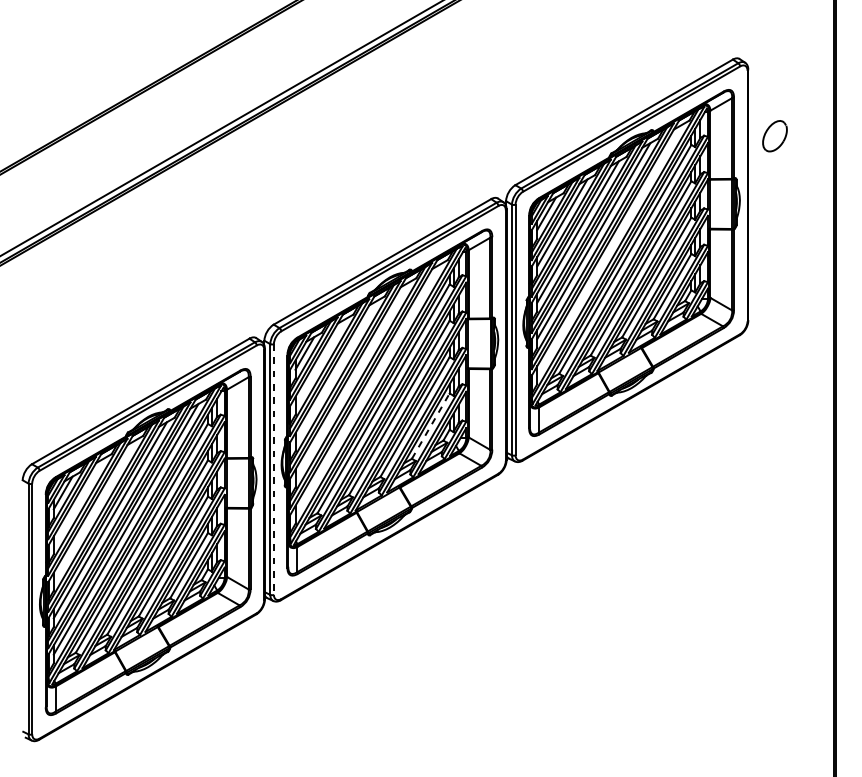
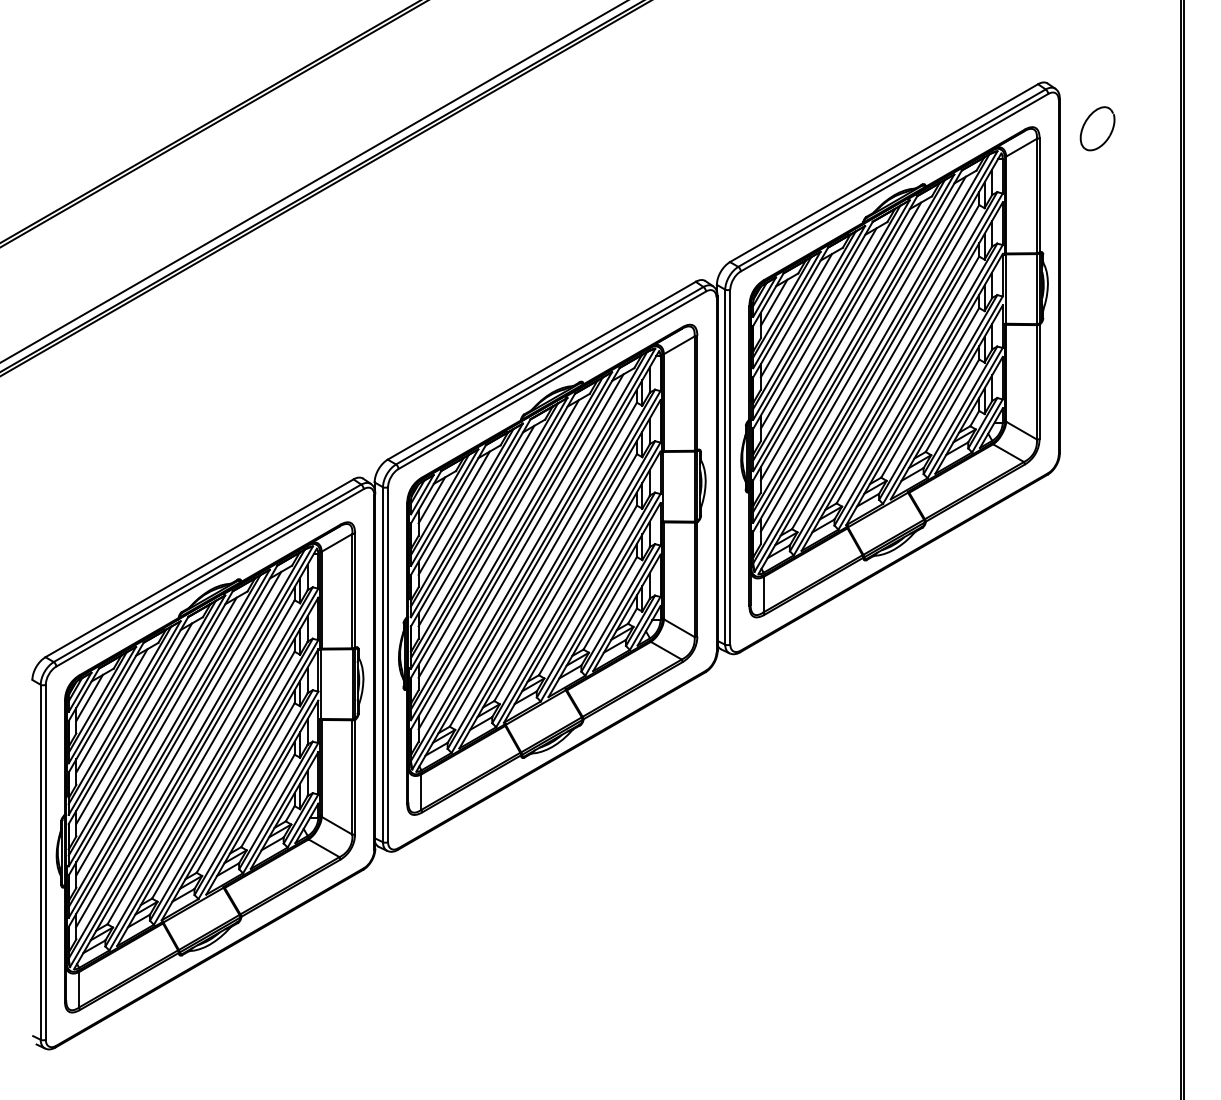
part: (774, 136) -> (1097, 128), moved
line: (608, 249) -> (862, 353), added
line: (320, 362) -> (453, 512), added
line: (336, 371) -> (476, 525), added
line: (351, 380) -> (498, 538), added
line: (367, 389) -> (520, 551), added
line: (431, 425) -> (610, 602), dashed -> solid
line: (274, 469) -> (388, 664), dashed -> solid
line: (78, 501) -> (111, 710), added
line: (94, 511) -> (134, 723), added

